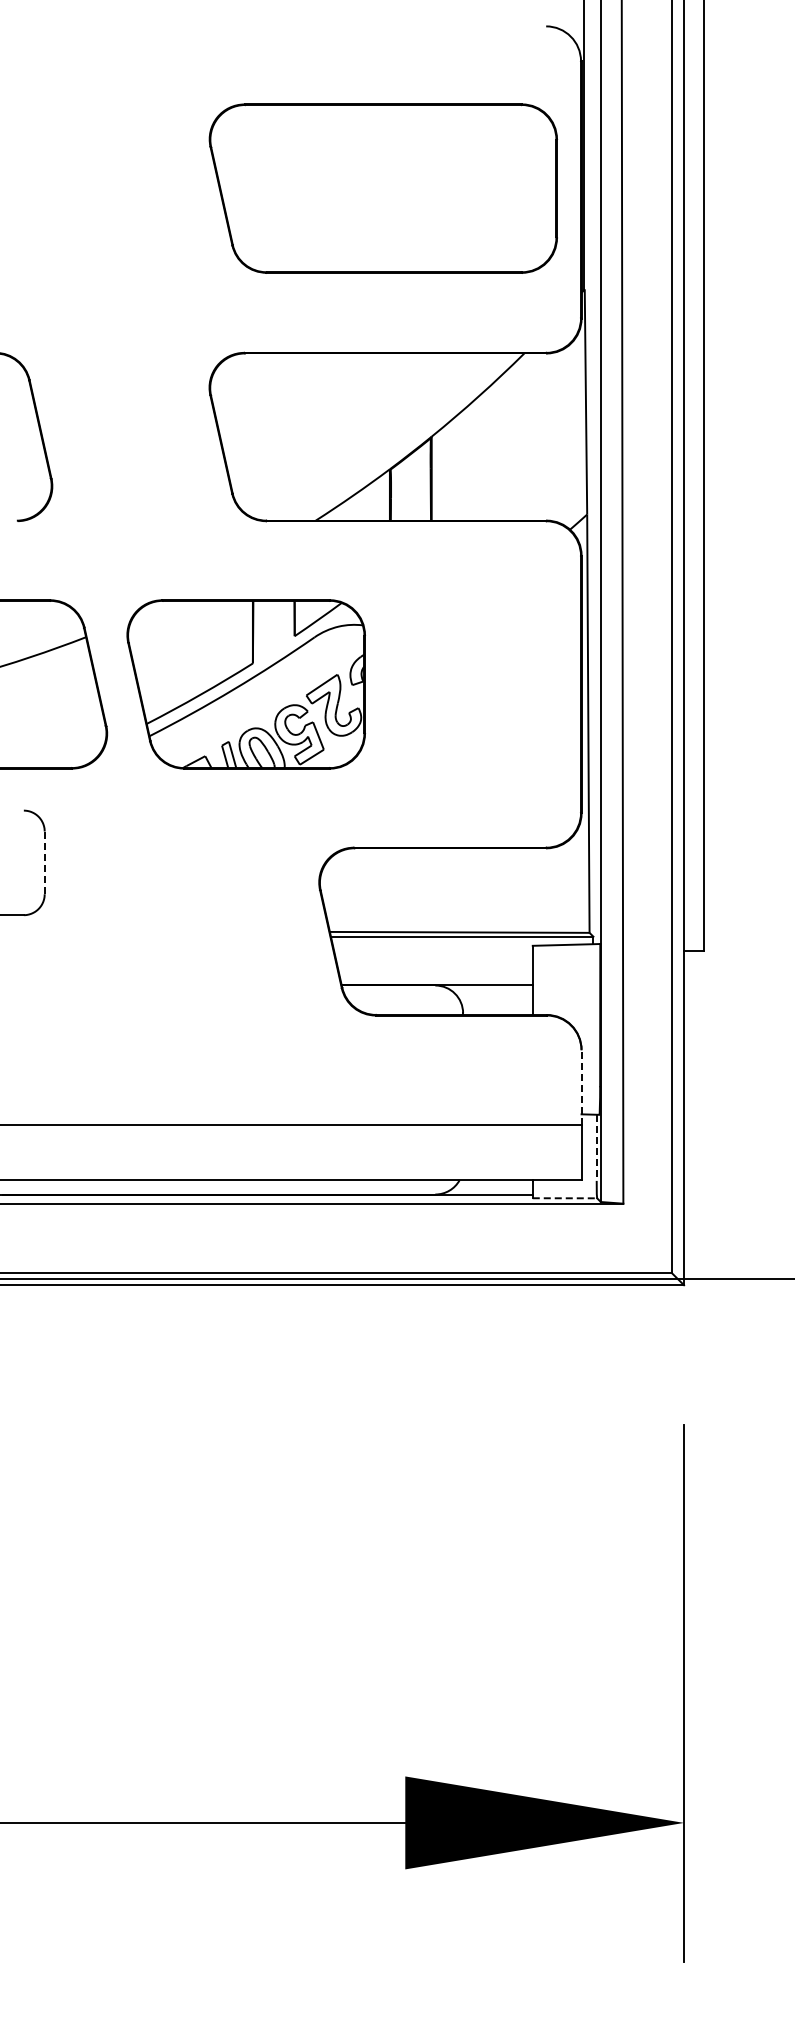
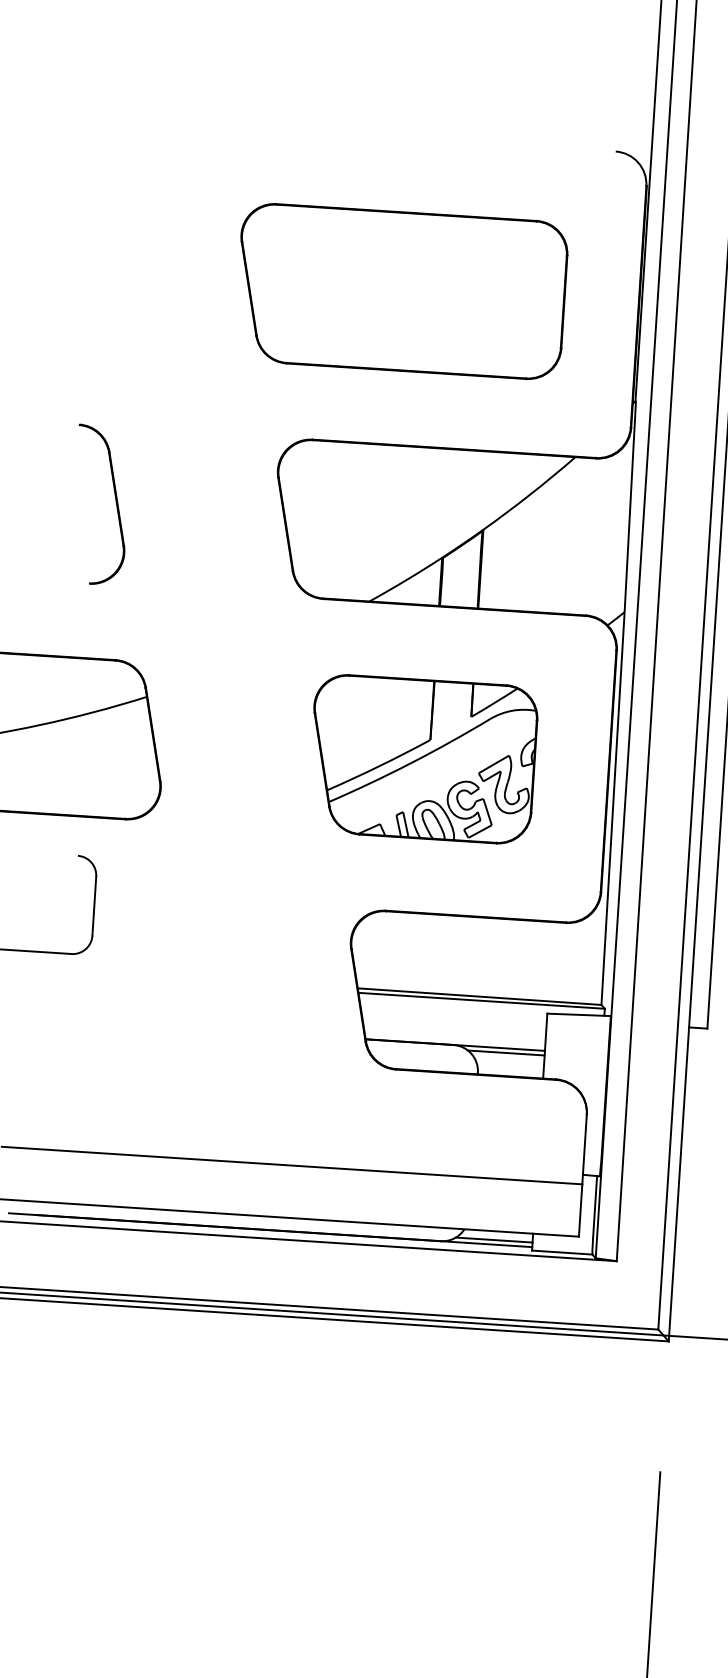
part: (382, 188) -> (400, 291), moved
part: (245, 684) -> (422, 759), moved
line: (44, 863) -> (94, 906), dashed -> solid
line: (491, 990) -> (505, 1053), added
line: (581, 1086) -> (584, 1148), dashed -> solid
line: (596, 1148) -> (594, 1207), dashed -> solid
line: (491, 1189) -> (493, 1239), added
line: (565, 1198) -> (562, 1252), dashed -> solid

